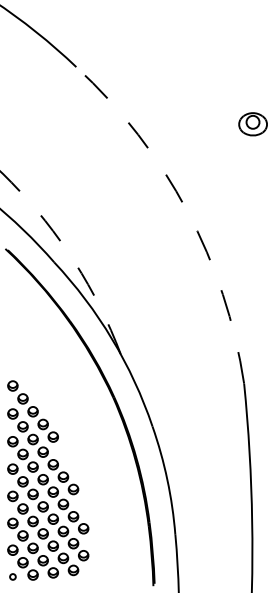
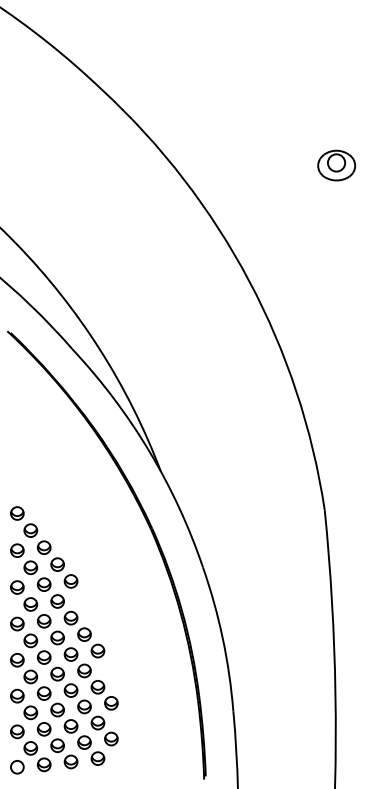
arc: (187, 210) -> (249, 280), dashed -> solid
arc: (74, 262) -> (99, 349), dashed -> solid
circle: (13, 577) -> (17, 767), size x1.67

